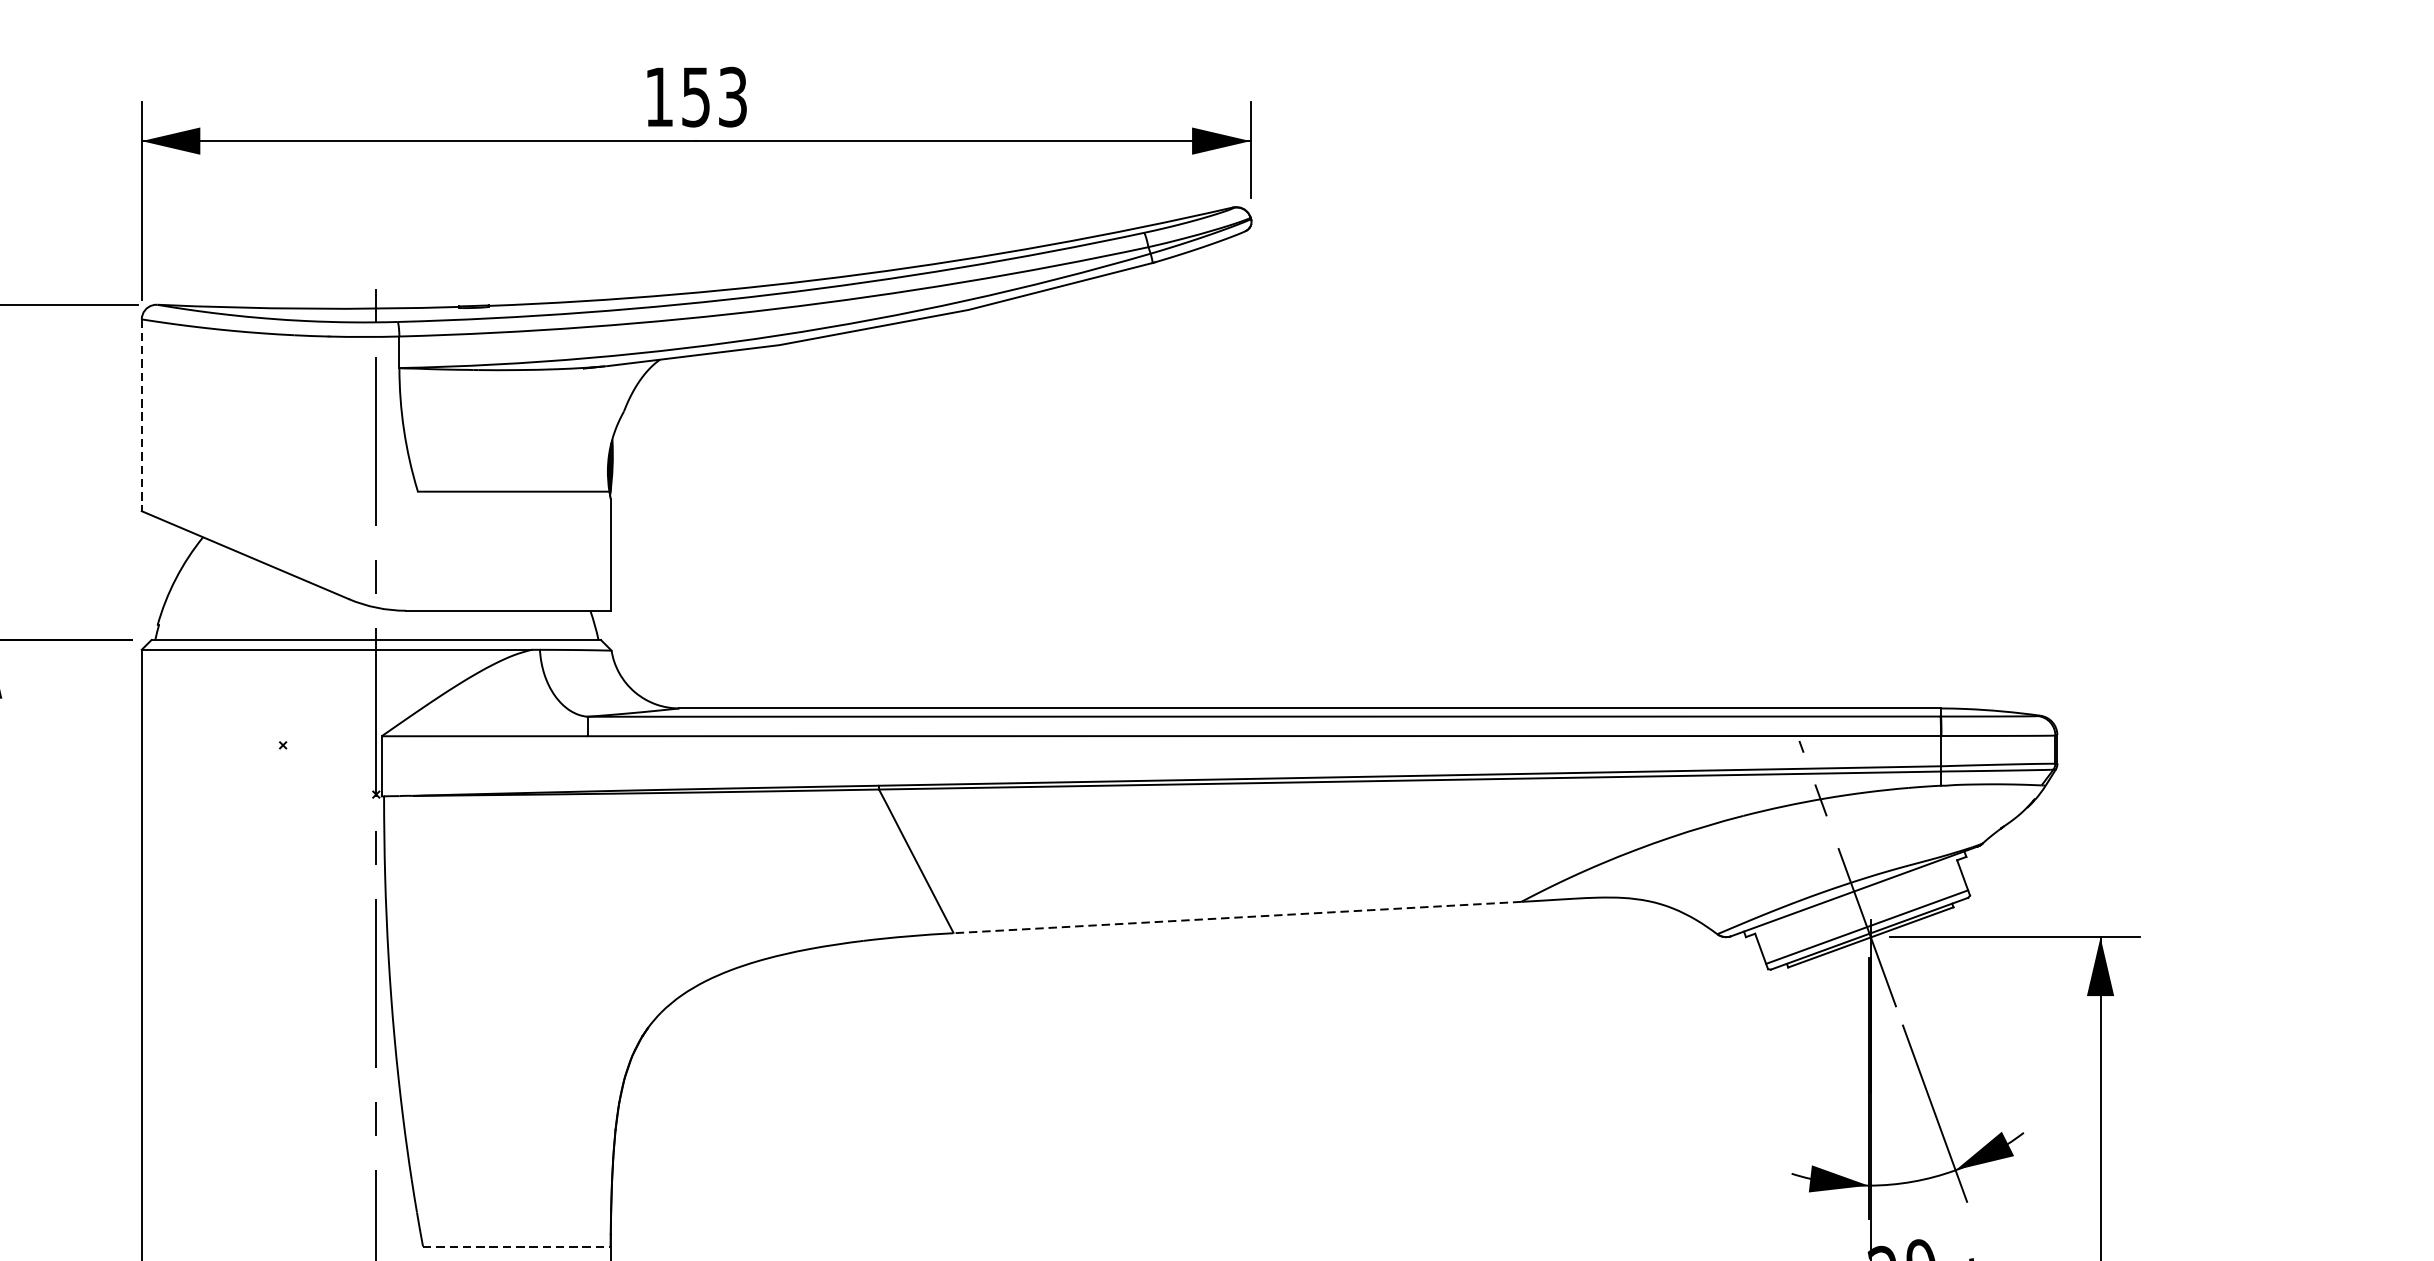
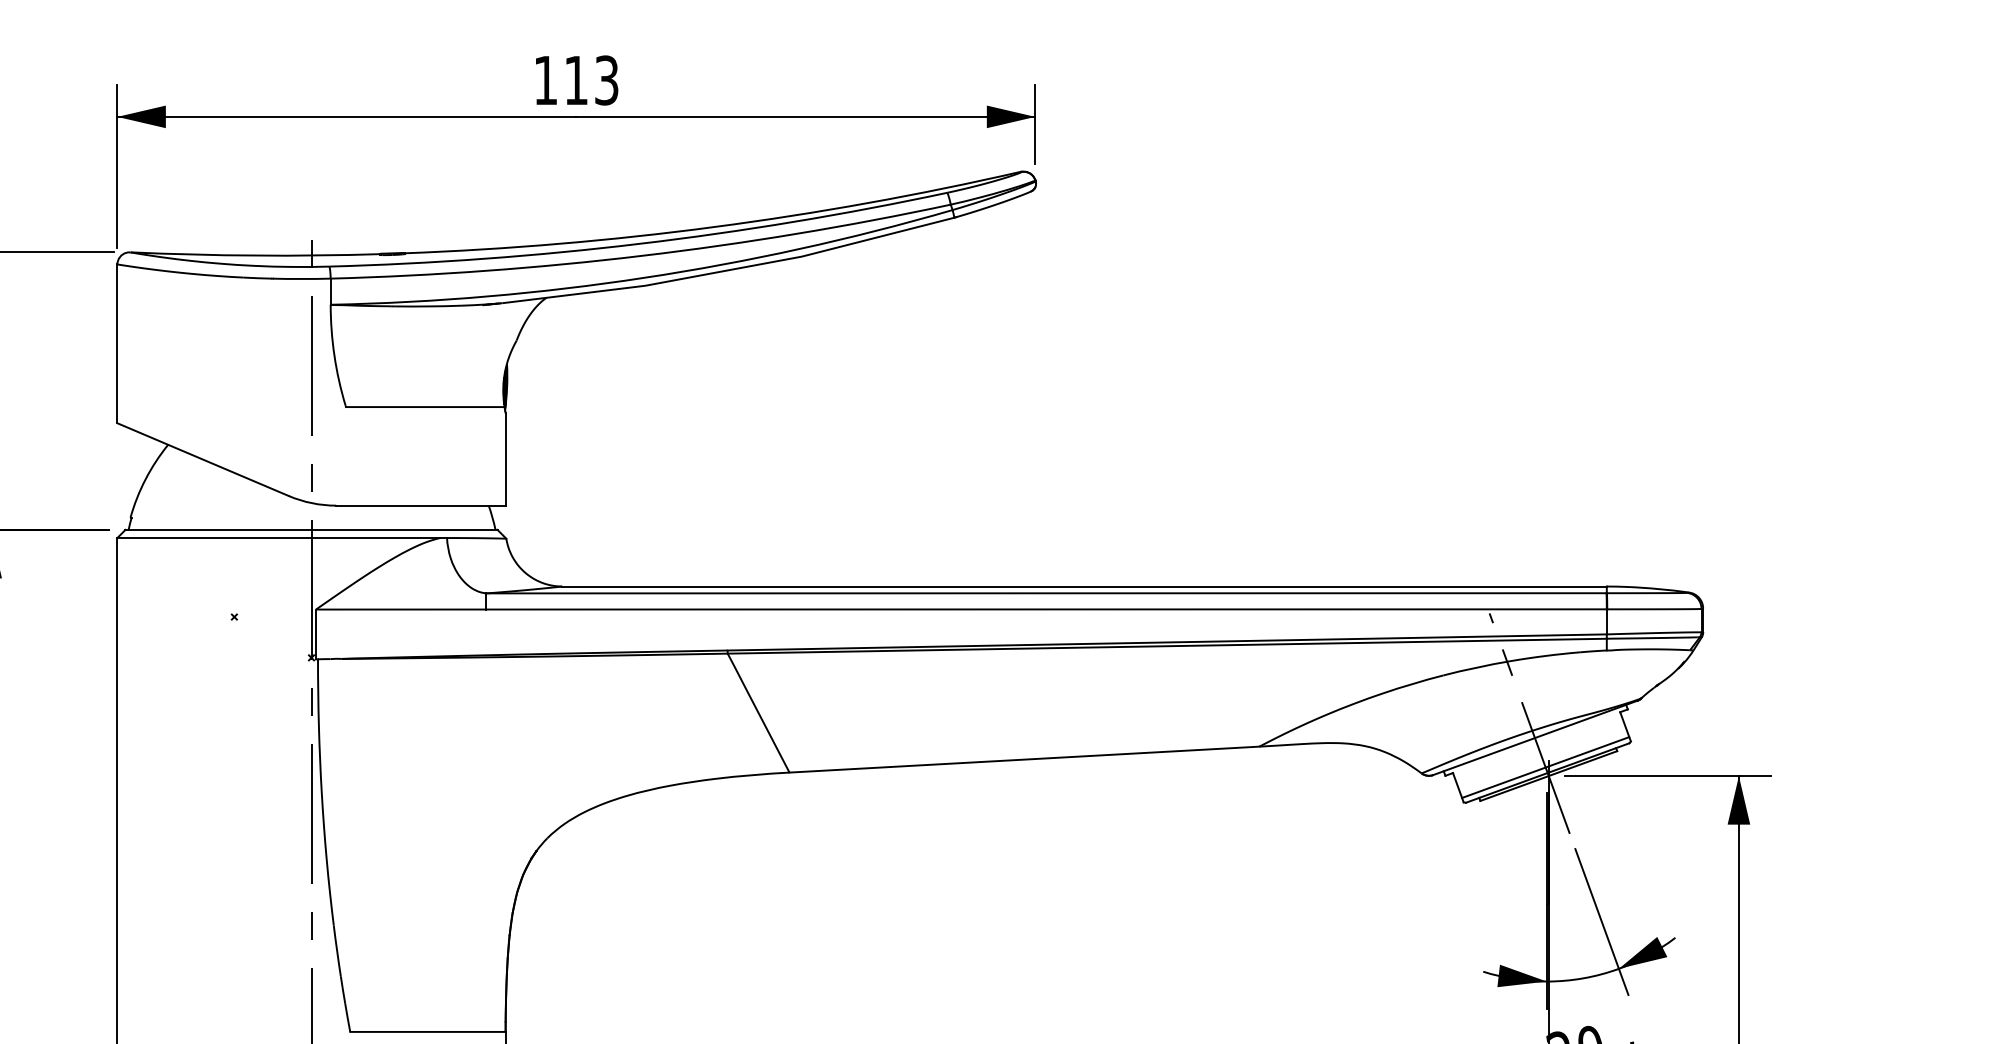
text: (696, 97) -> (576, 80), 153 -> 113
line: (141, 416) -> (117, 344), dashed -> solid
line: (1236, 917) -> (1023, 759), dashed -> solid
line: (516, 1245) -> (427, 1031), dashed -> solid

